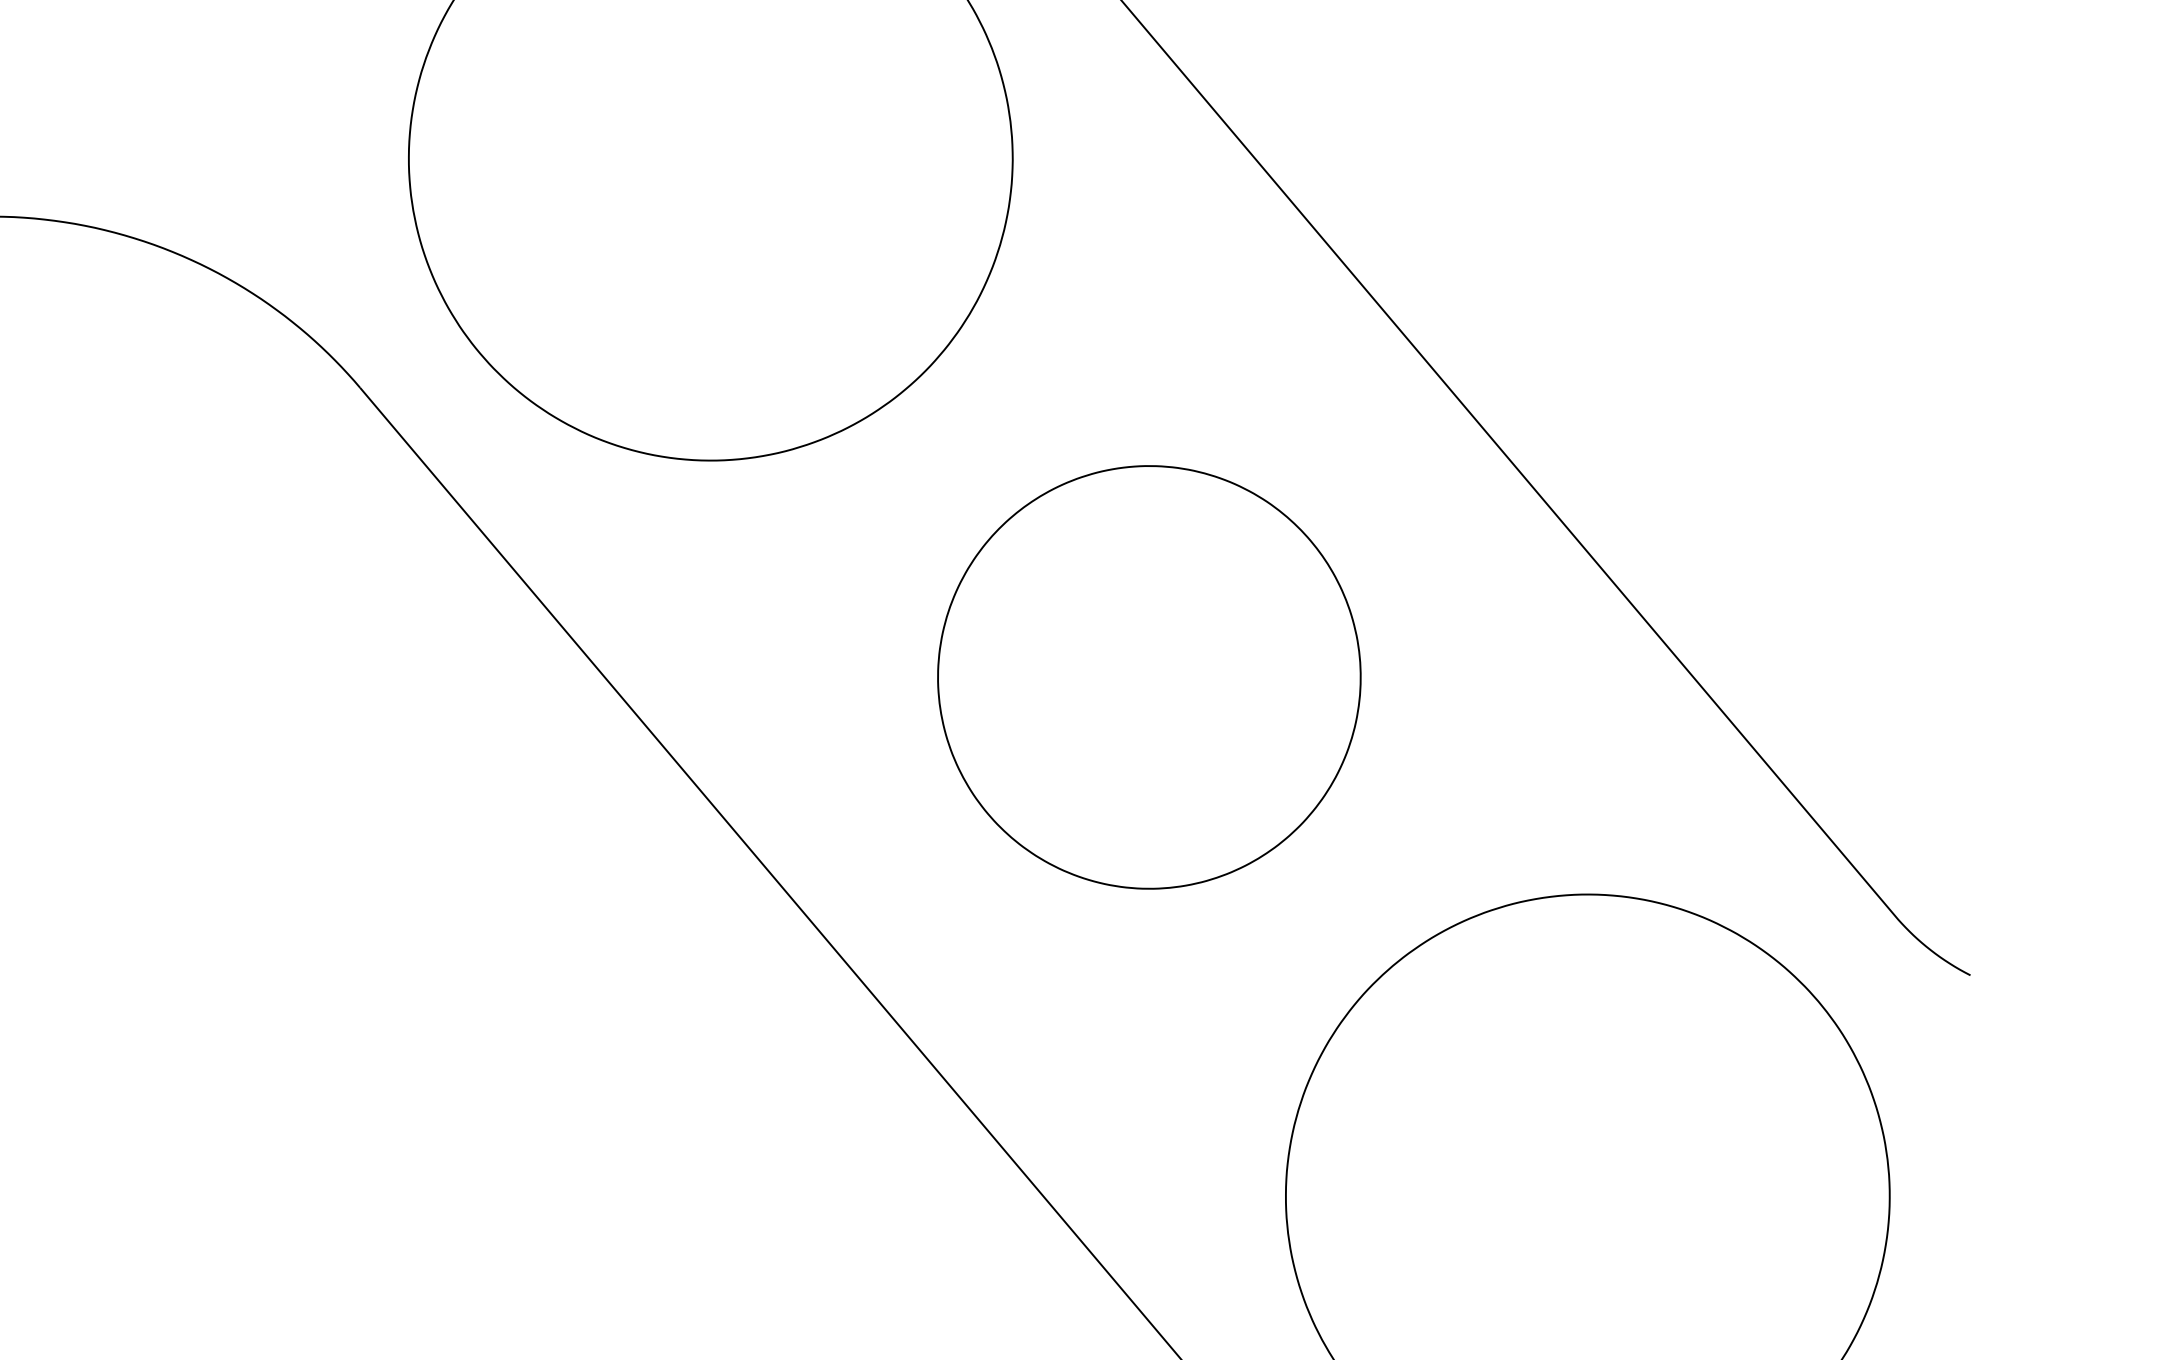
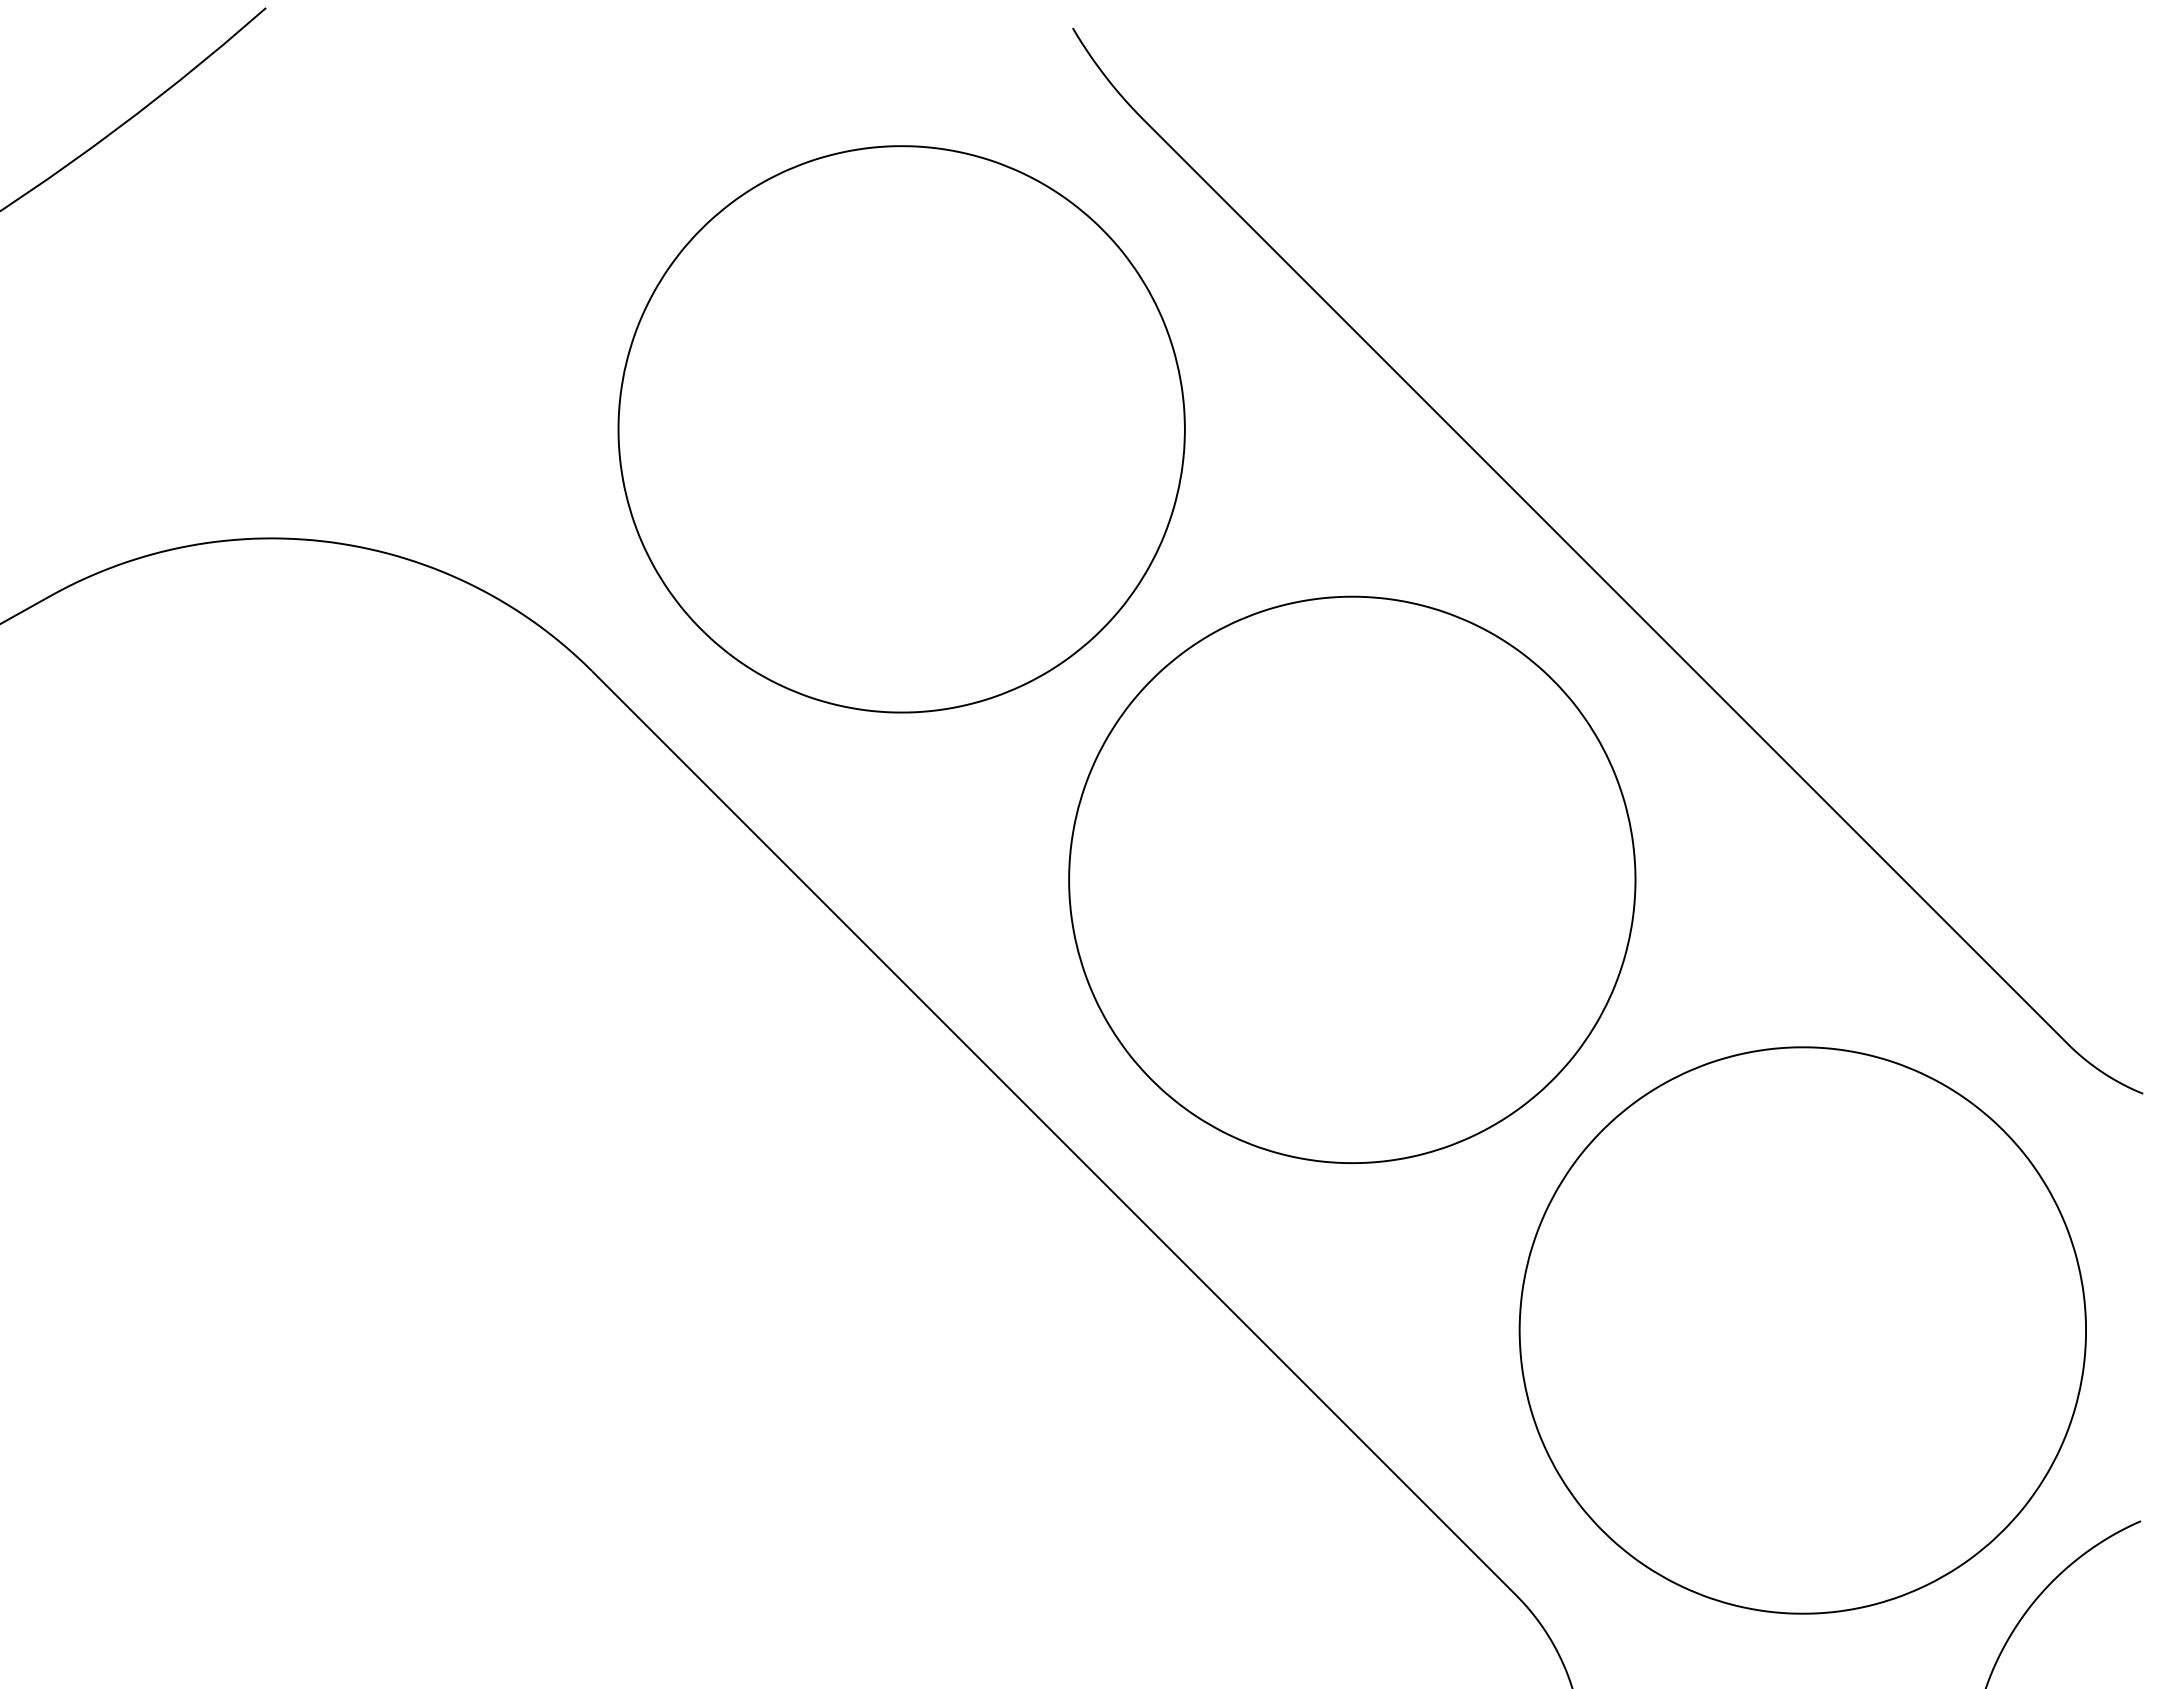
part: (1149, 677) -> (1352, 879), size x1.43

